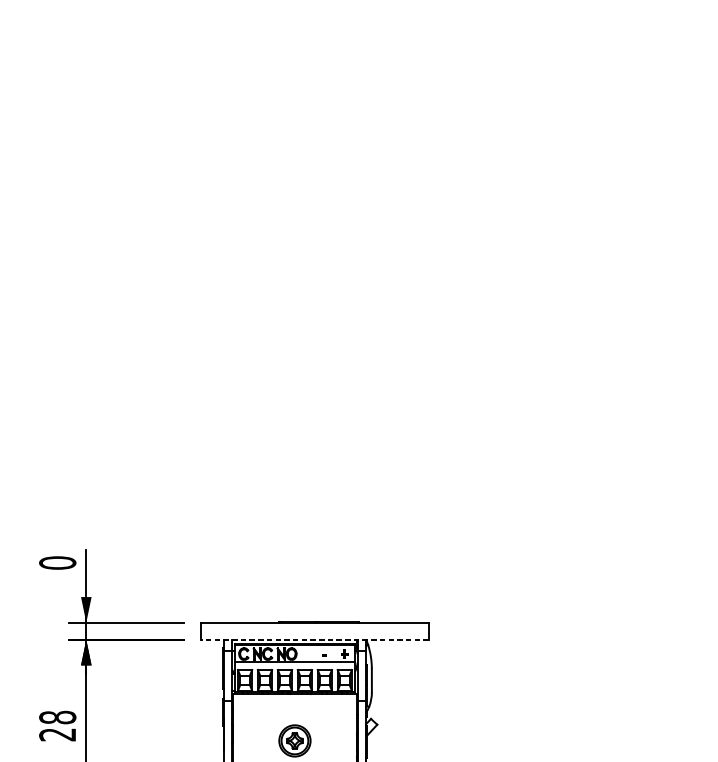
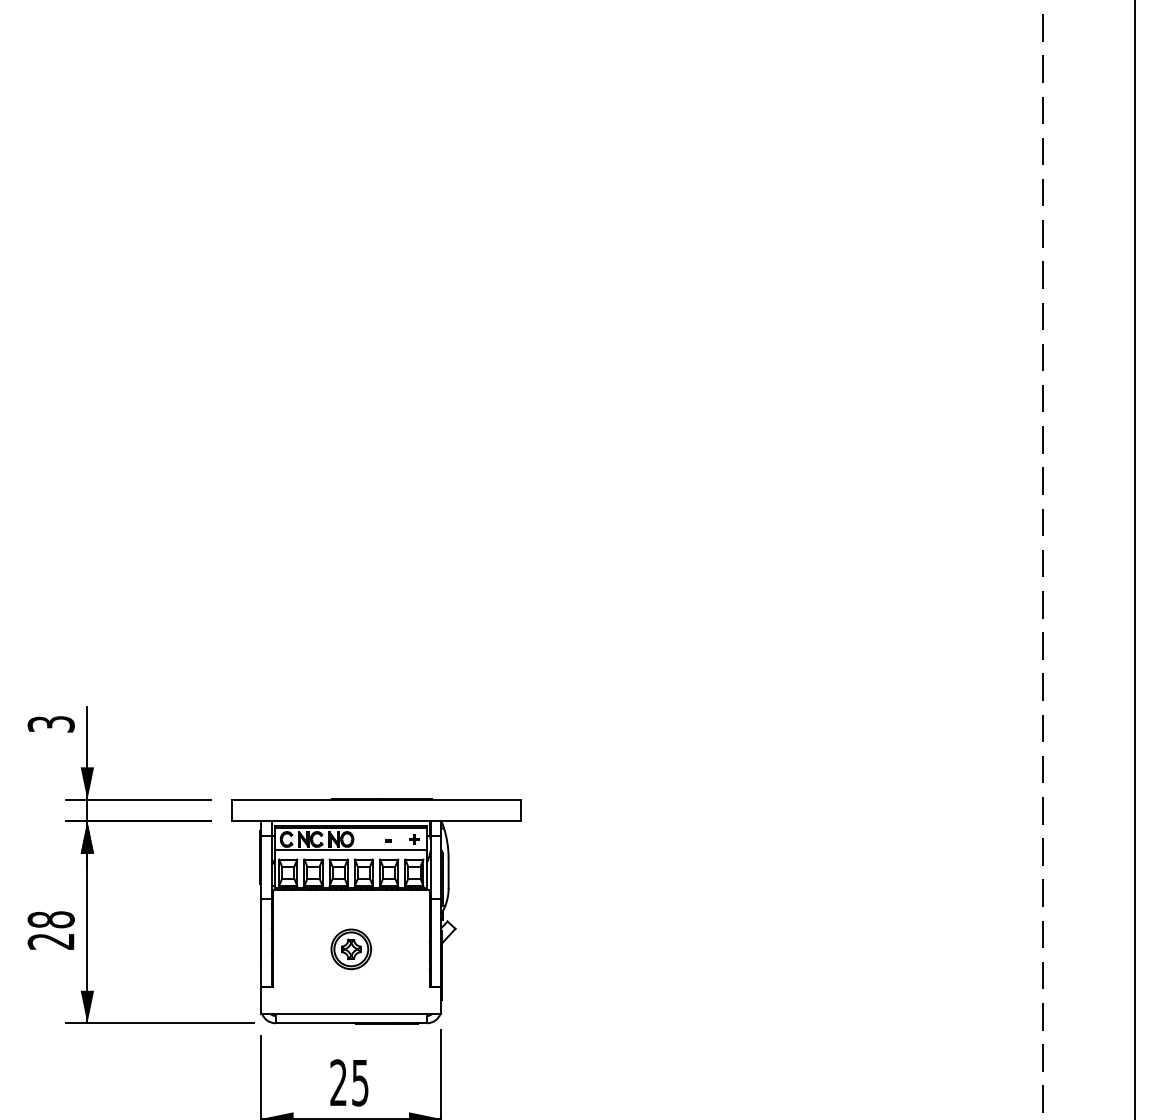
text: (57, 562) -> (50, 723), 0 -> 3
line: (314, 639) -> (376, 821), dashed -> solid

